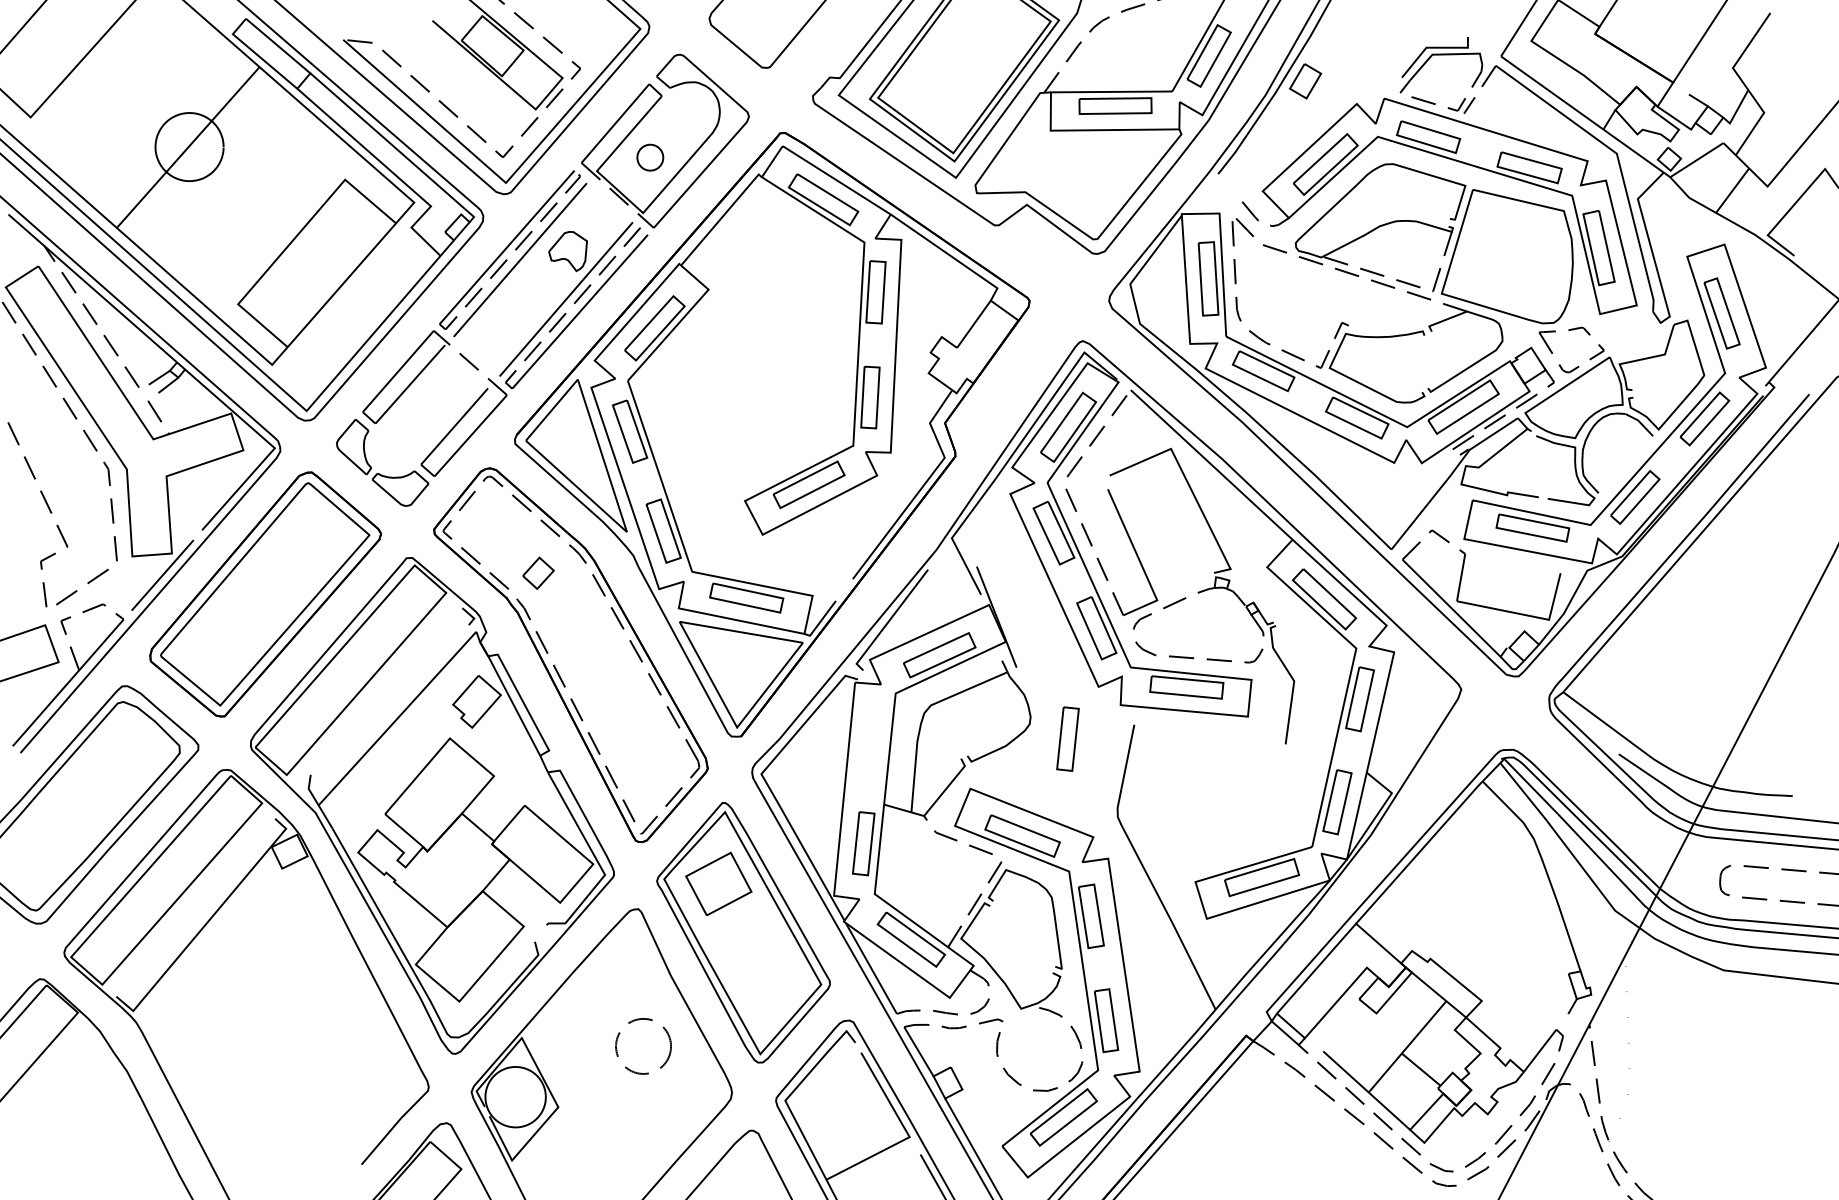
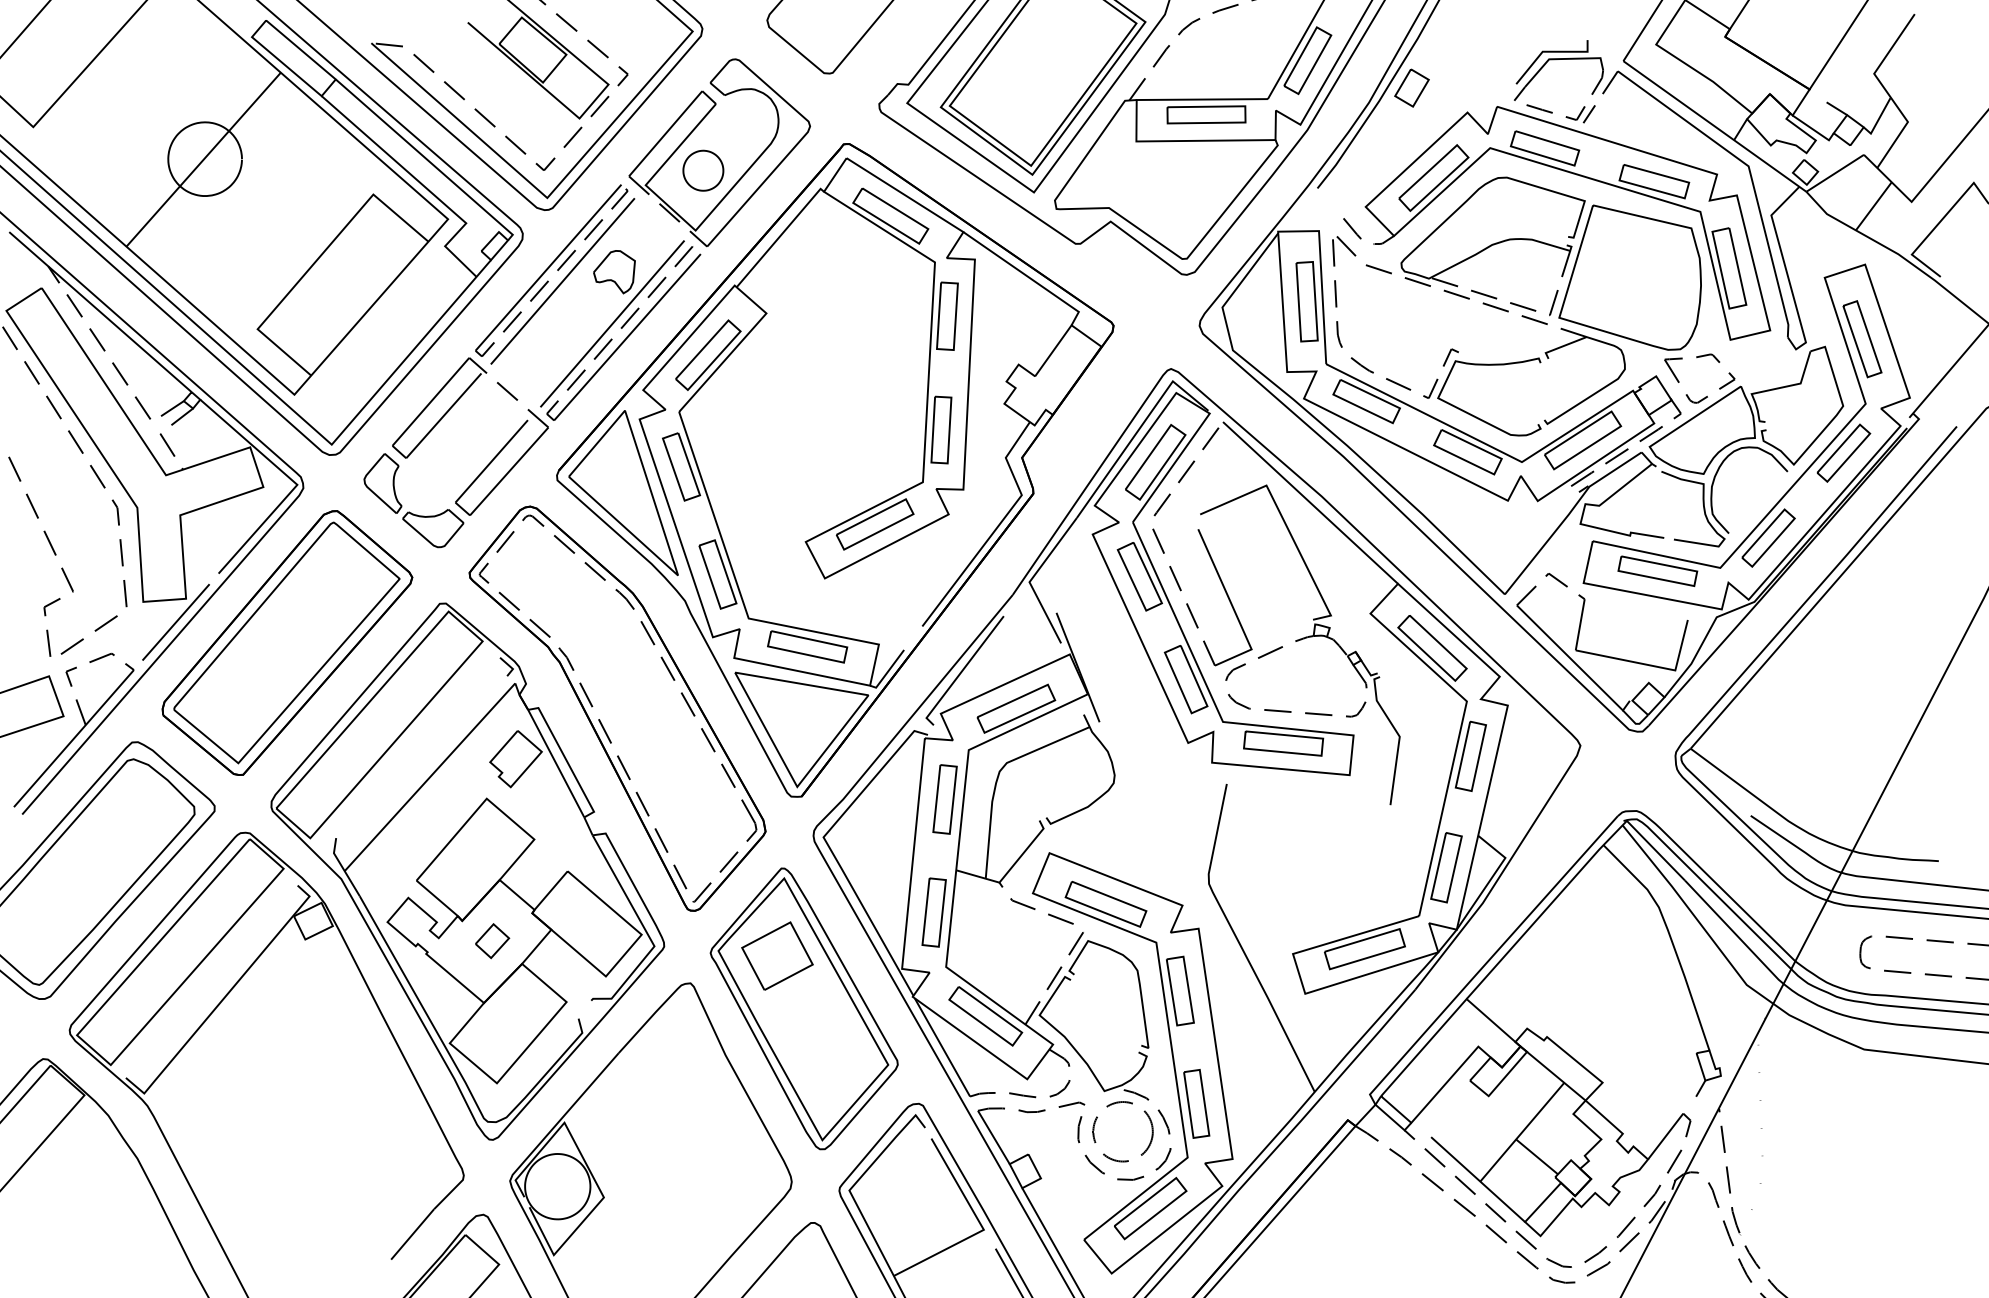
part: (650, 157) -> (703, 170), size x1.43
part: (538, 573) -> (492, 941), moved
part: (1067, 739) -> (944, 799), moved
part: (618, 1036) -> (1096, 1121), moved

